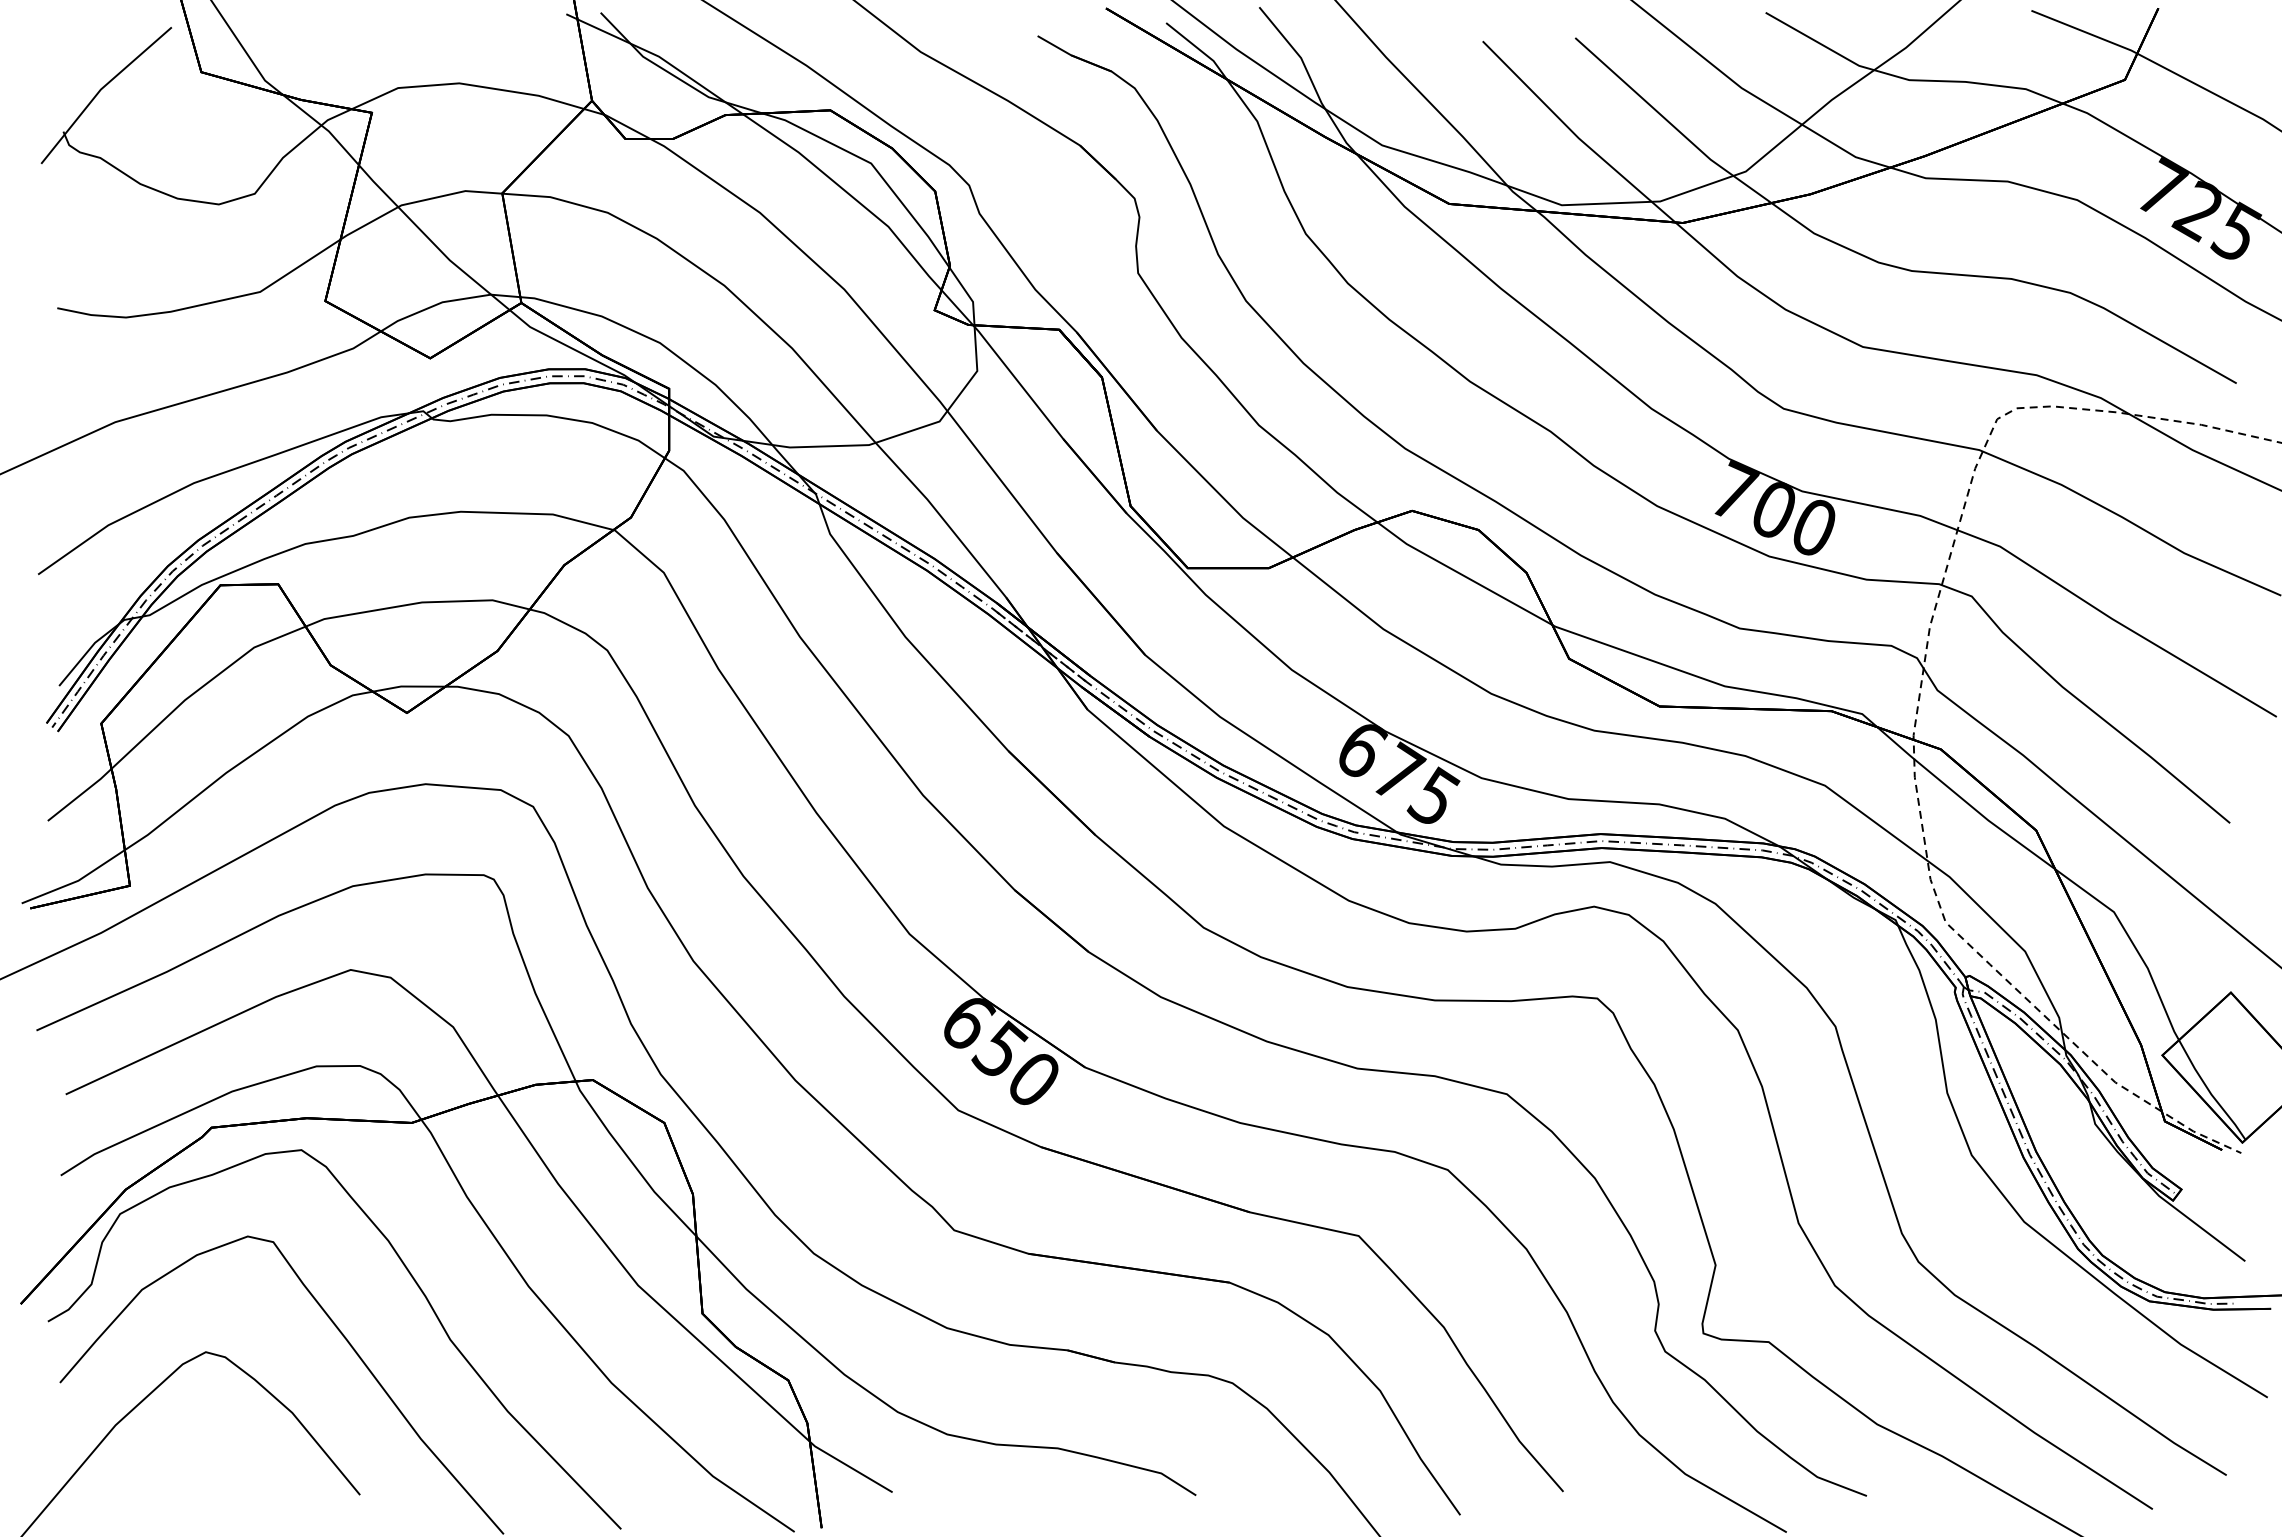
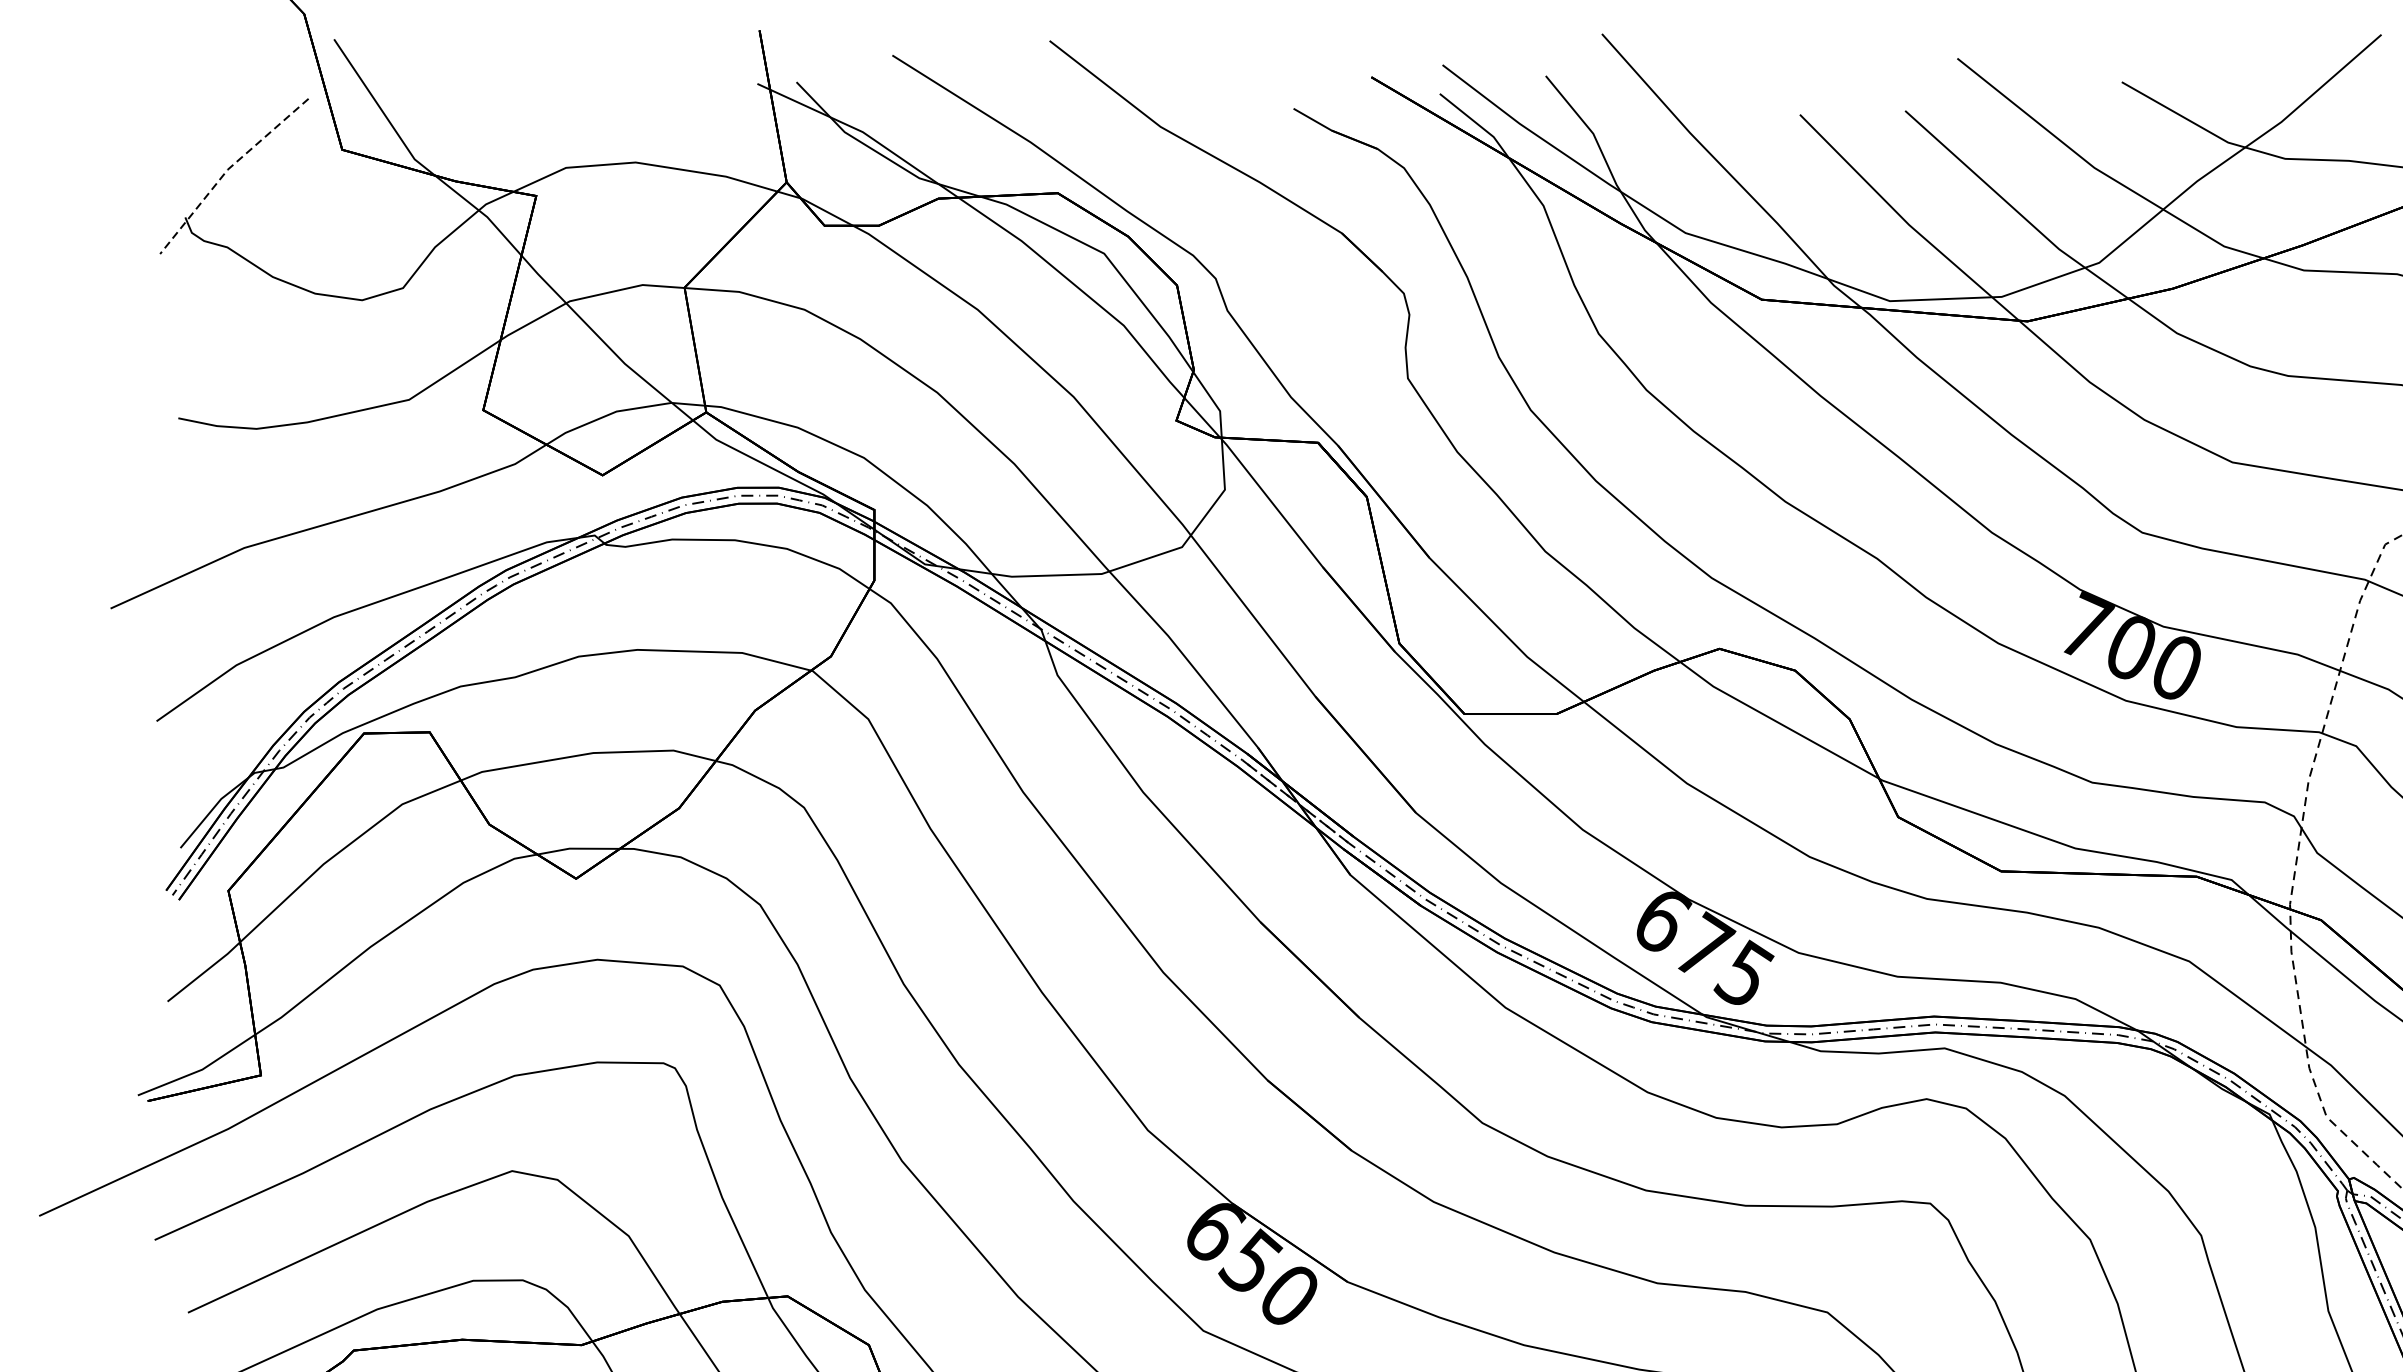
line: (100, 89) -> (227, 169), solid -> dashed

